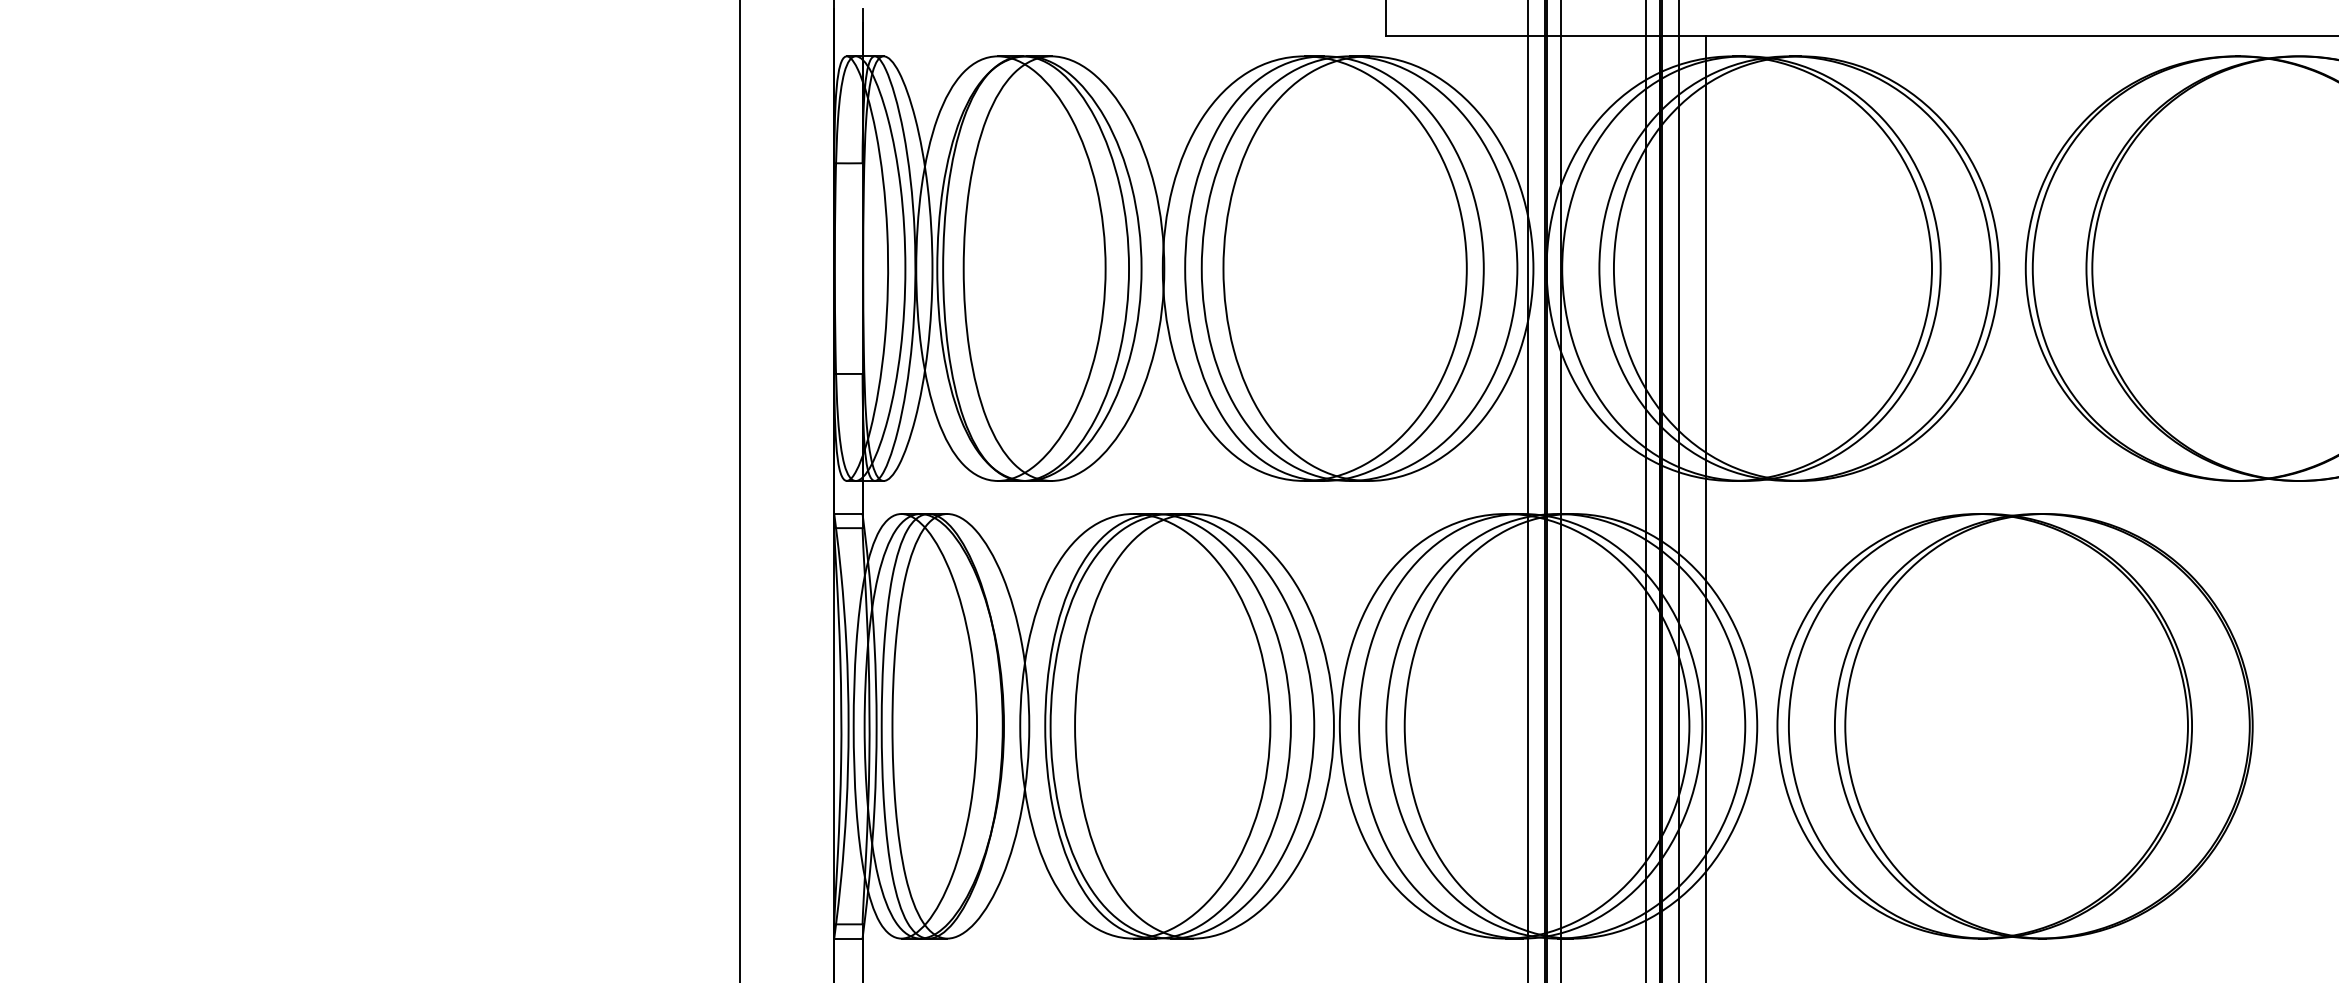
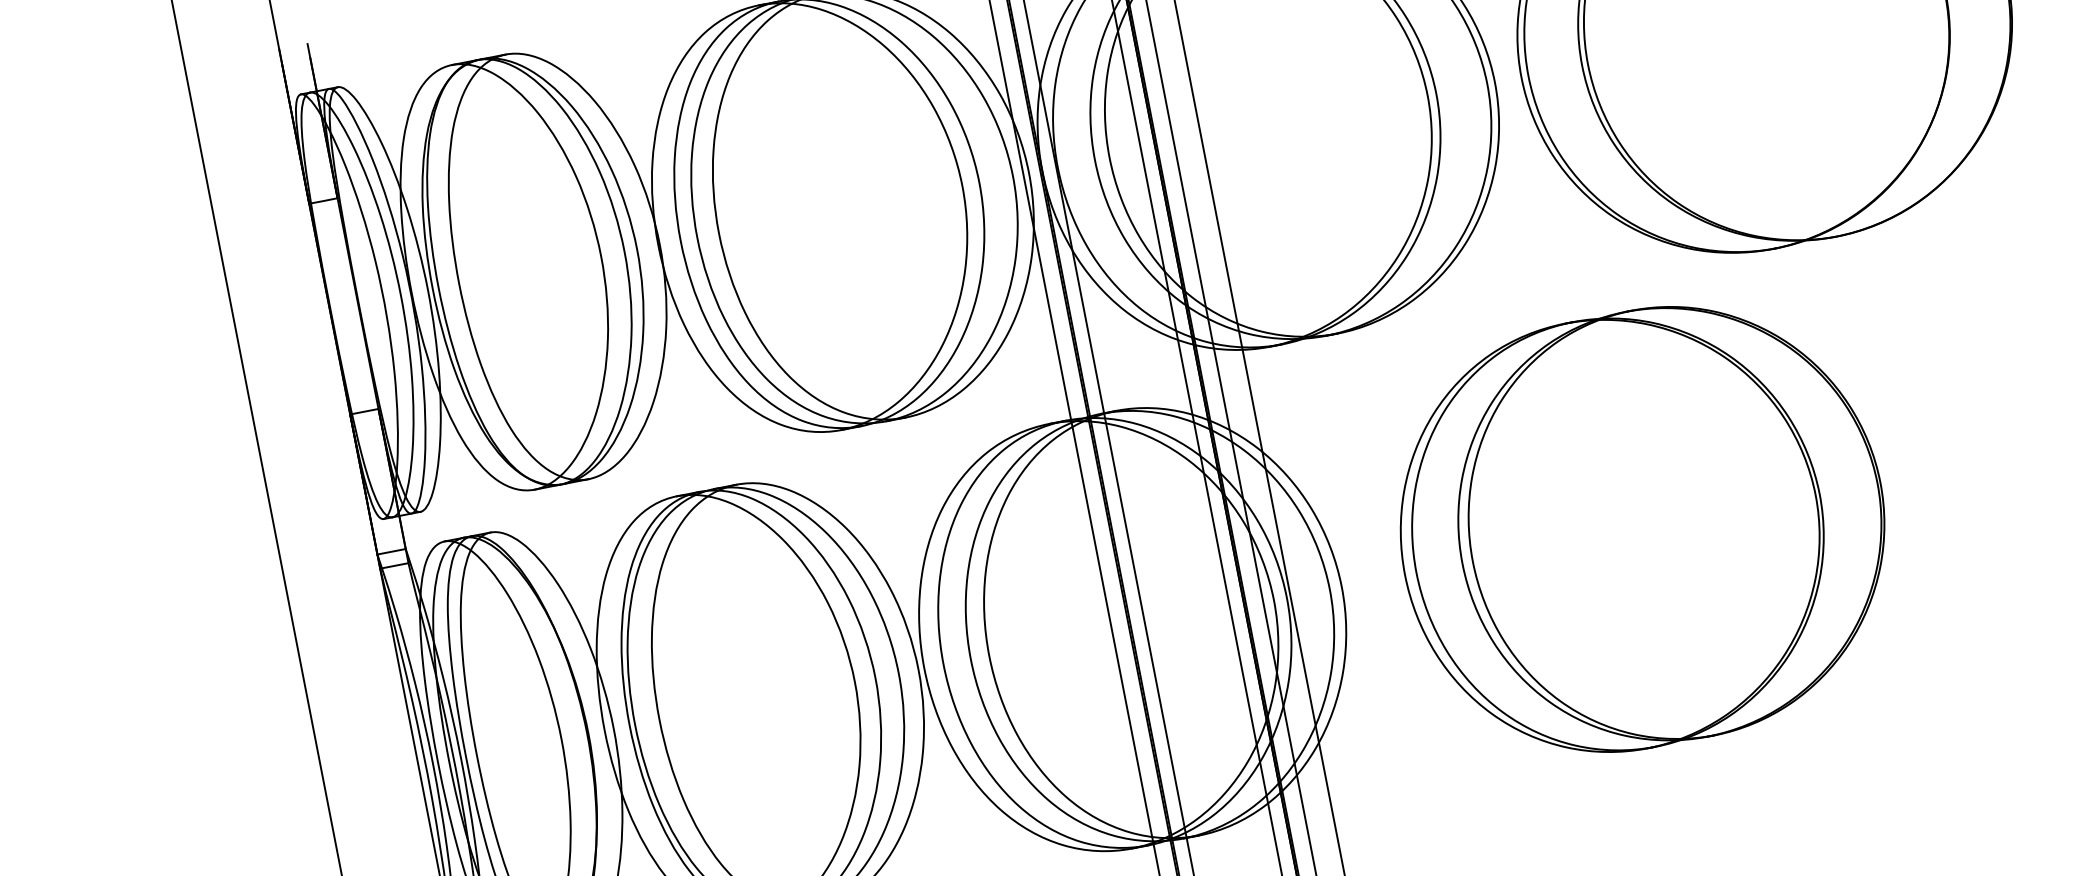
part: (2014, 726) -> (1642, 529), moved

